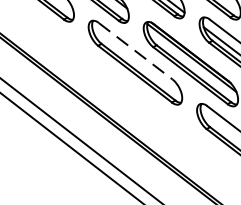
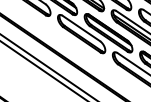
line: (135, 51) -> (81, 28), dashed -> solid

